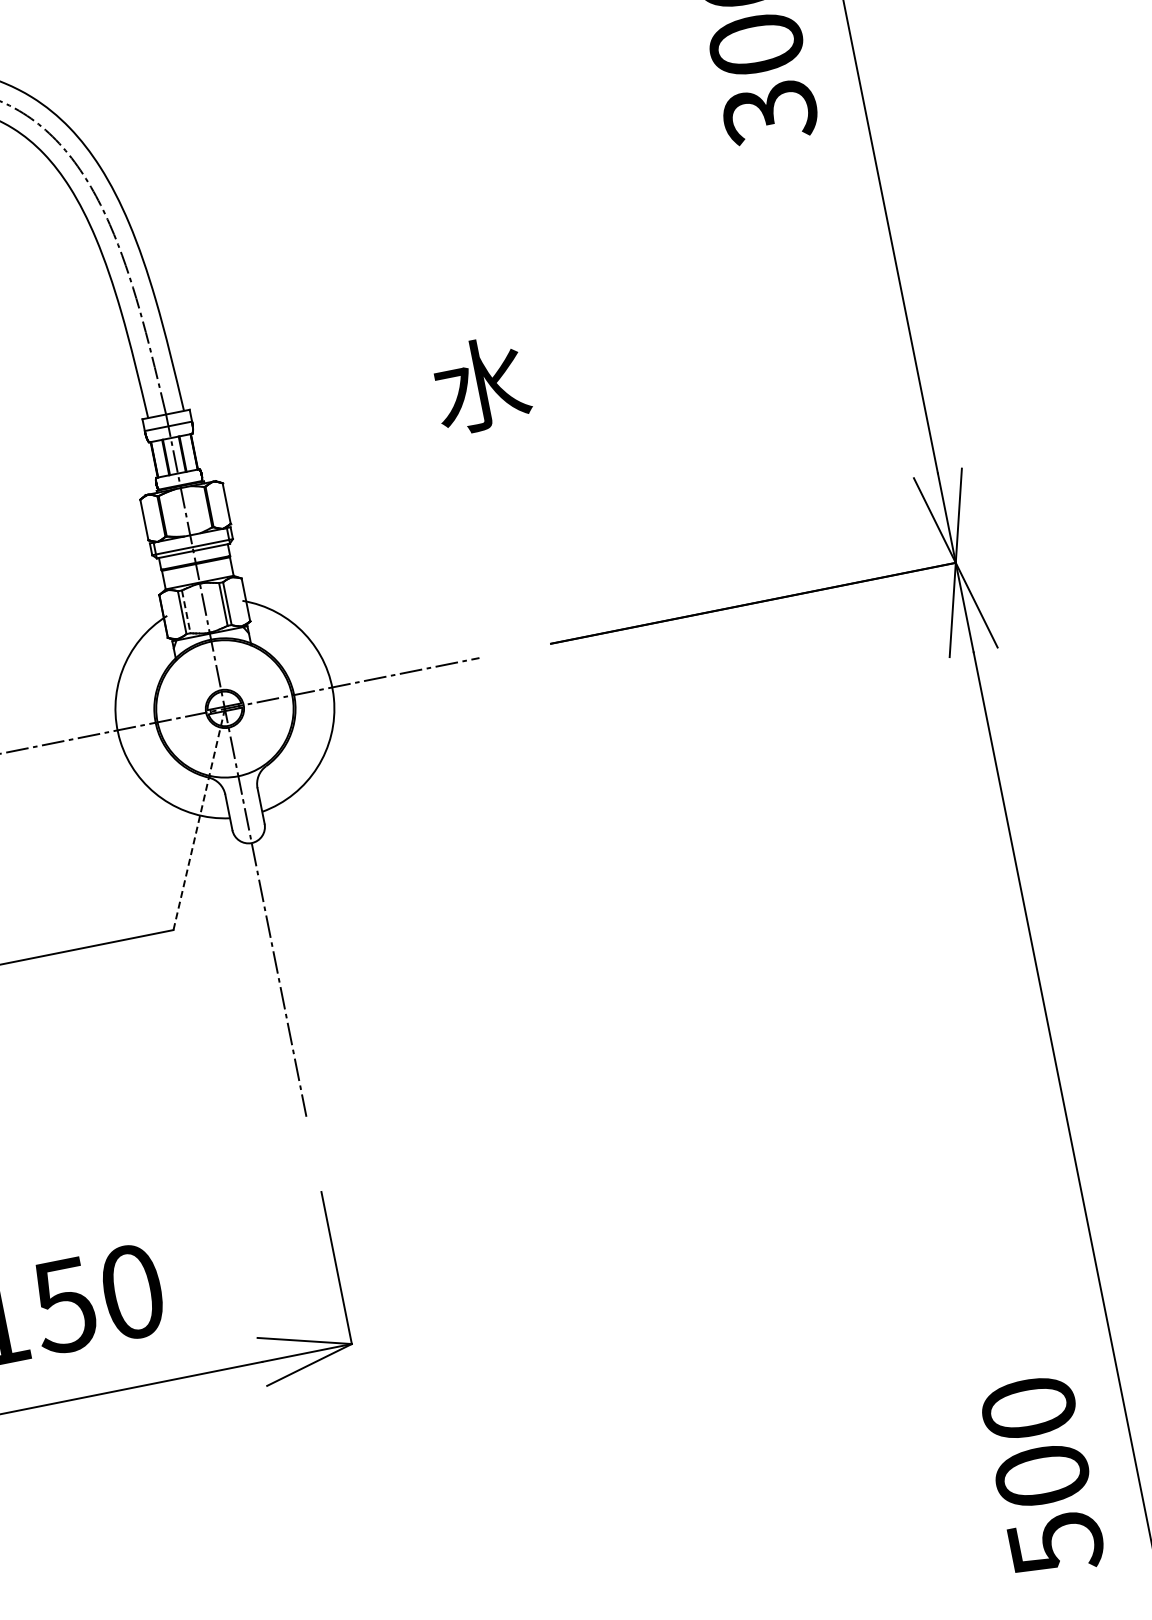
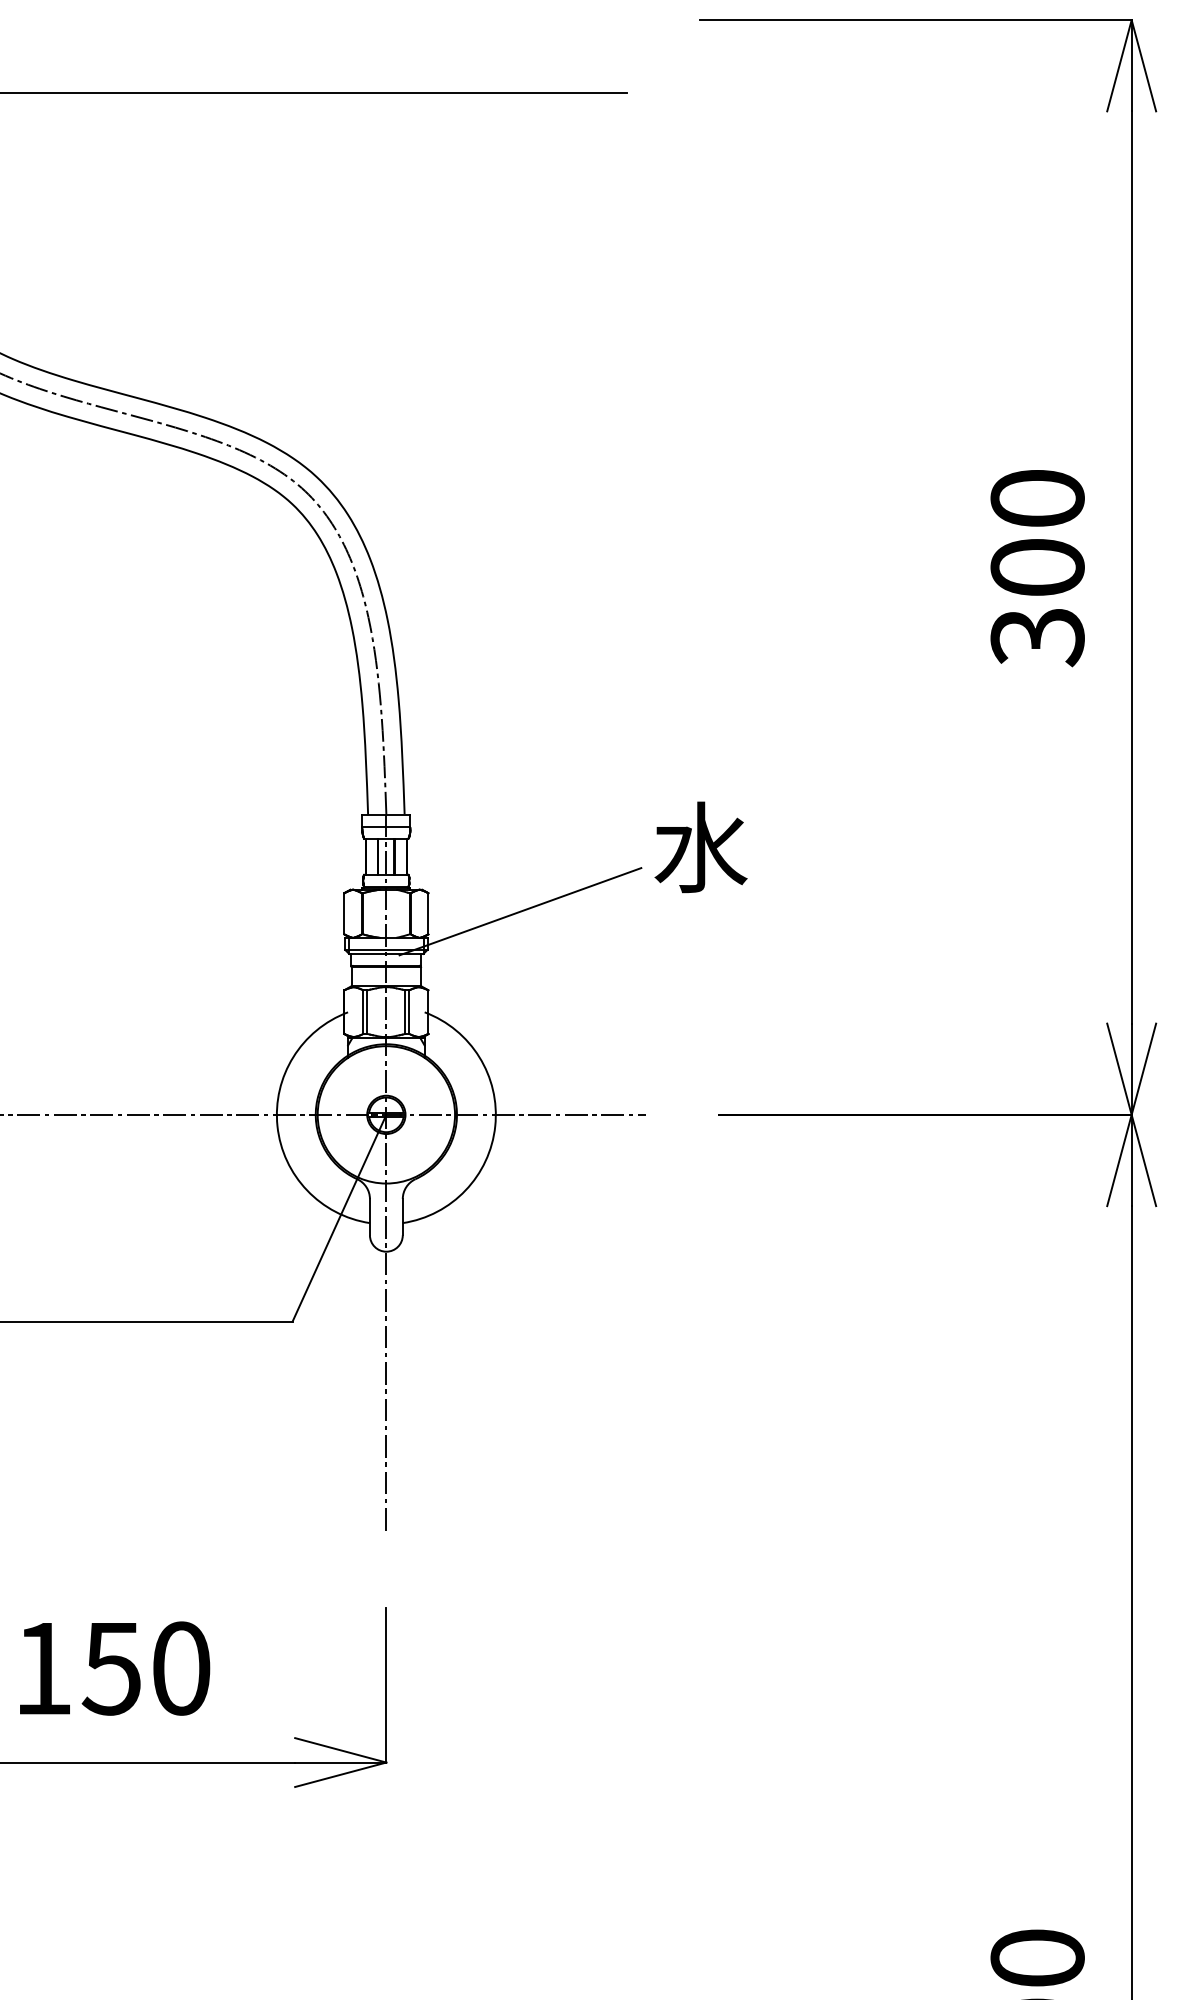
line: (316, 483) -> (520, 911), added
line: (186, 612) -> (367, 1012), dashed -> solid
line: (199, 819) -> (339, 1218), dashed -> solid

